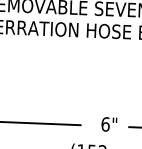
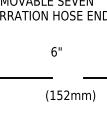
text: (109, 123) -> (56, 51), moved

